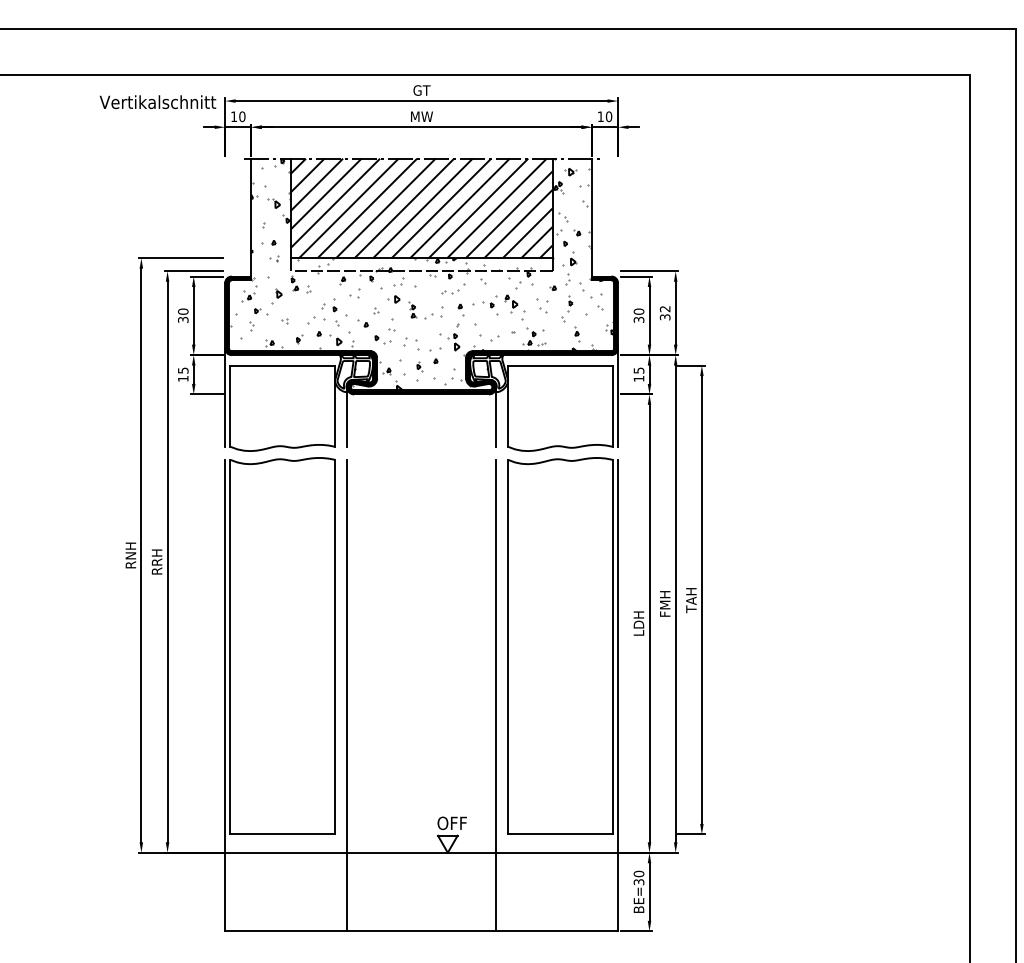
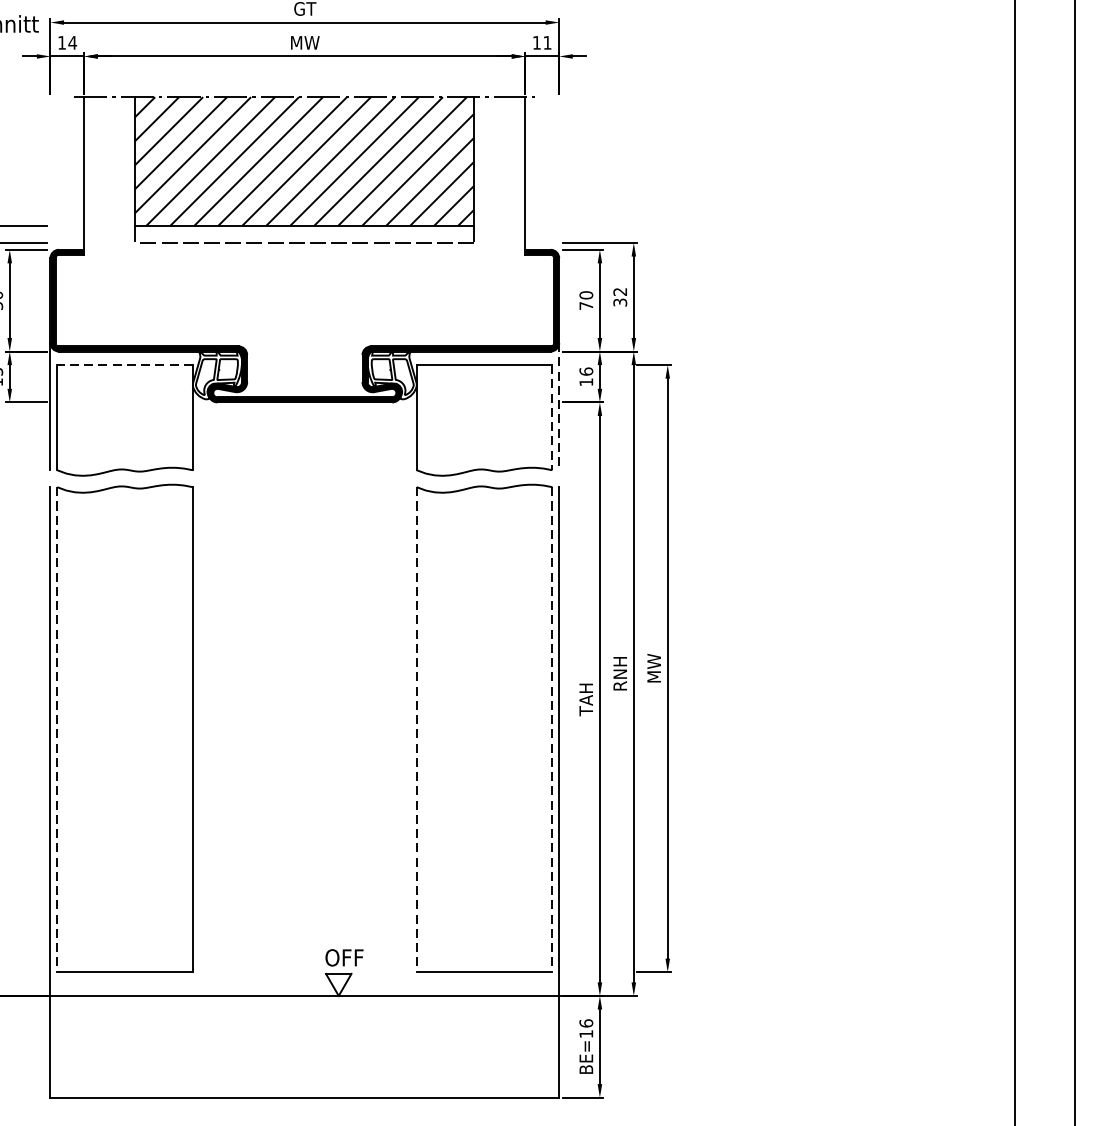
text: (242, 116) -> (72, 42), 10 -> 14
text: (608, 116) -> (546, 42), 10 -> 11
hatch: (422, 274) -> (305, 247), removed
text: (638, 319) -> (585, 305), 30 -> 70
line: (282, 365) -> (124, 364), solid -> dashed
text: (638, 370) -> (585, 371), 15 -> 16
line: (618, 398) -> (559, 407), solid -> dashed
line: (612, 406) -> (551, 418), solid -> dashed
line: (346, 416) -> (207, 431), removed
line: (496, 416) -> (401, 431), removed
text: (691, 600) -> (654, 669), TAH -> MW
text: (665, 608) -> (620, 679), FMH -> RNH
text: (638, 623) -> (585, 699), LDH -> TAH
line: (230, 647) -> (57, 730), solid -> dashed
line: (508, 647) -> (417, 730), solid -> dashed
line: (612, 647) -> (551, 730), solid -> dashed
line: (346, 695) -> (207, 792), removed
line: (496, 695) -> (401, 792), removed
text: (638, 877) -> (585, 1027), BE=30 -> BE=16

